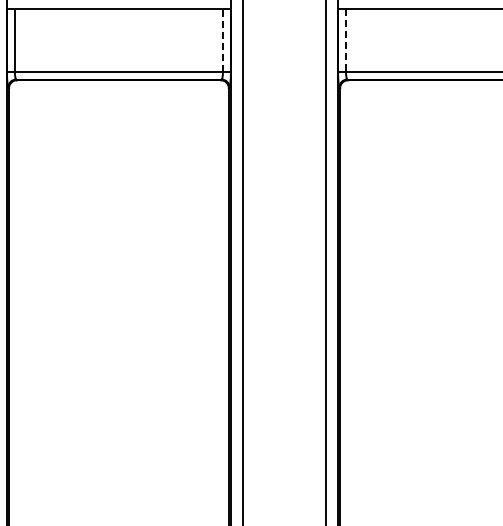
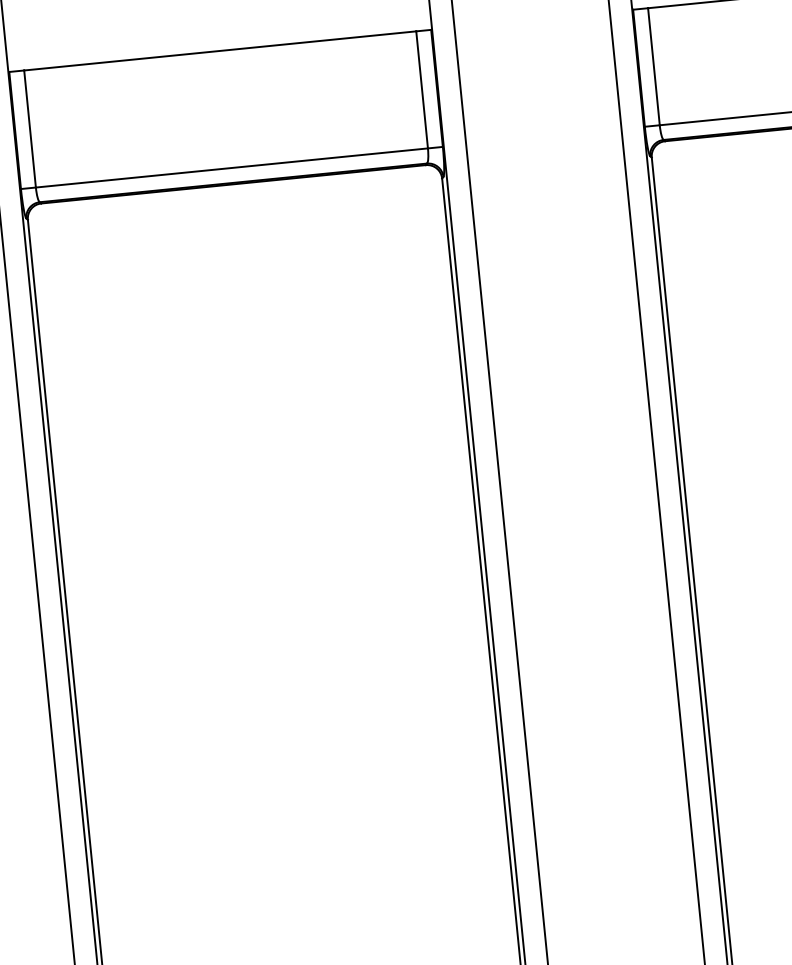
line: (222, 40) -> (421, 89), dashed -> solid
line: (346, 41) -> (655, 68), dashed -> solid

